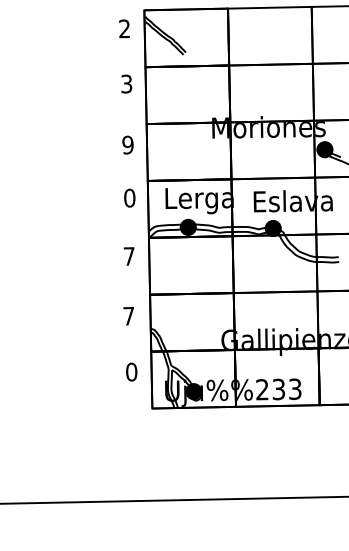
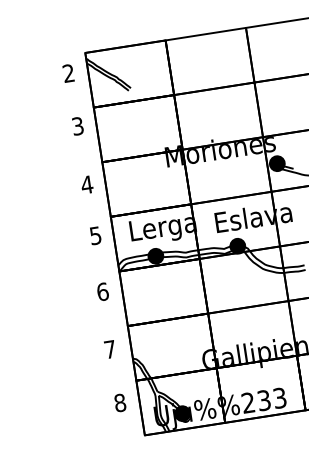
text: (128, 144) -> (87, 184), 9 -> 4
text: (129, 197) -> (95, 235), 0 -> 5
text: (129, 256) -> (103, 291), 7 -> 6
text: (131, 372) -> (120, 403), 0 -> 8

